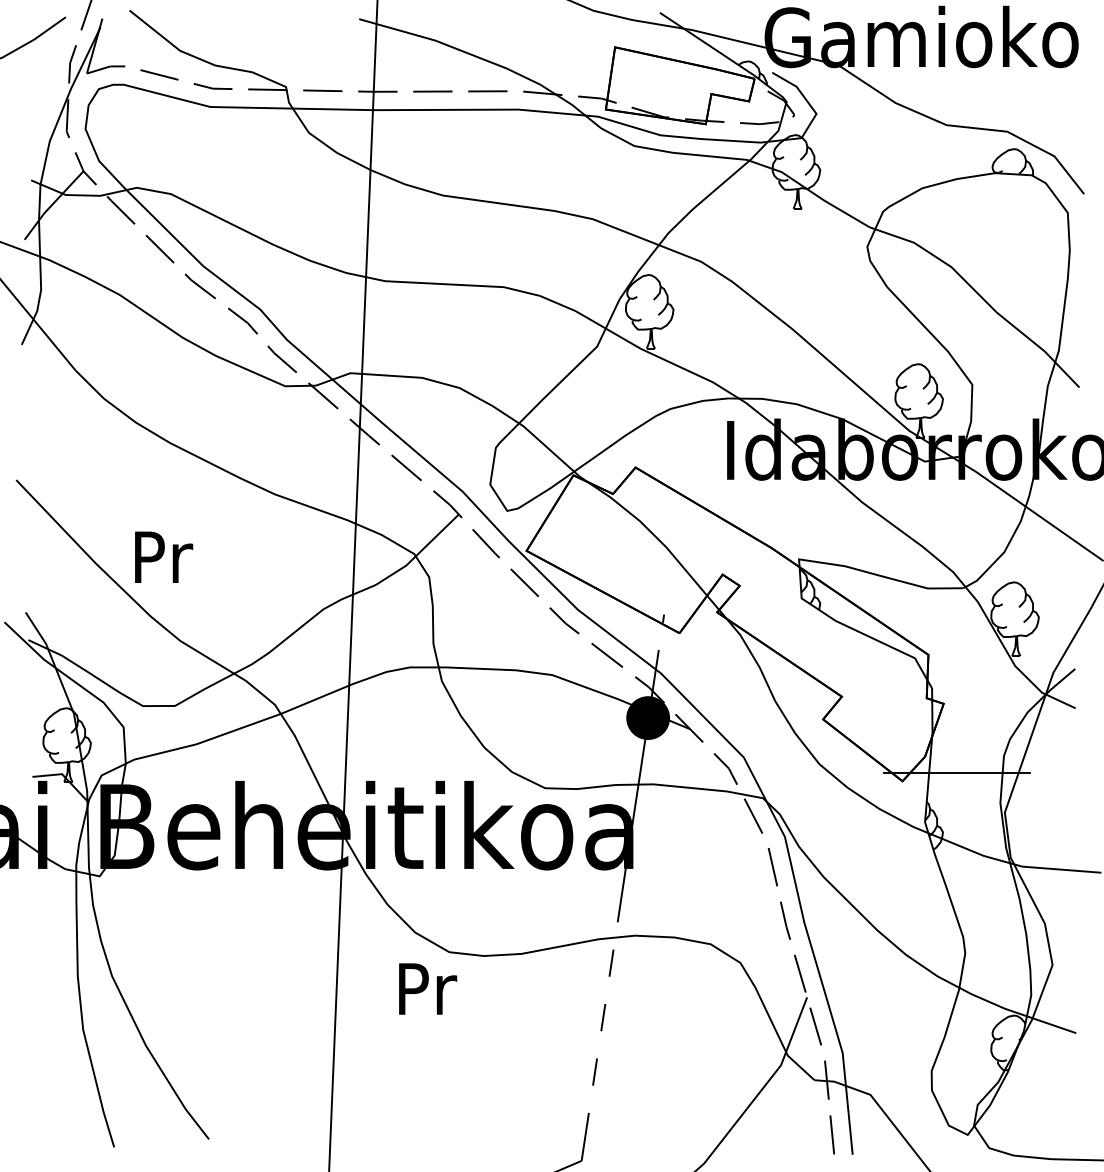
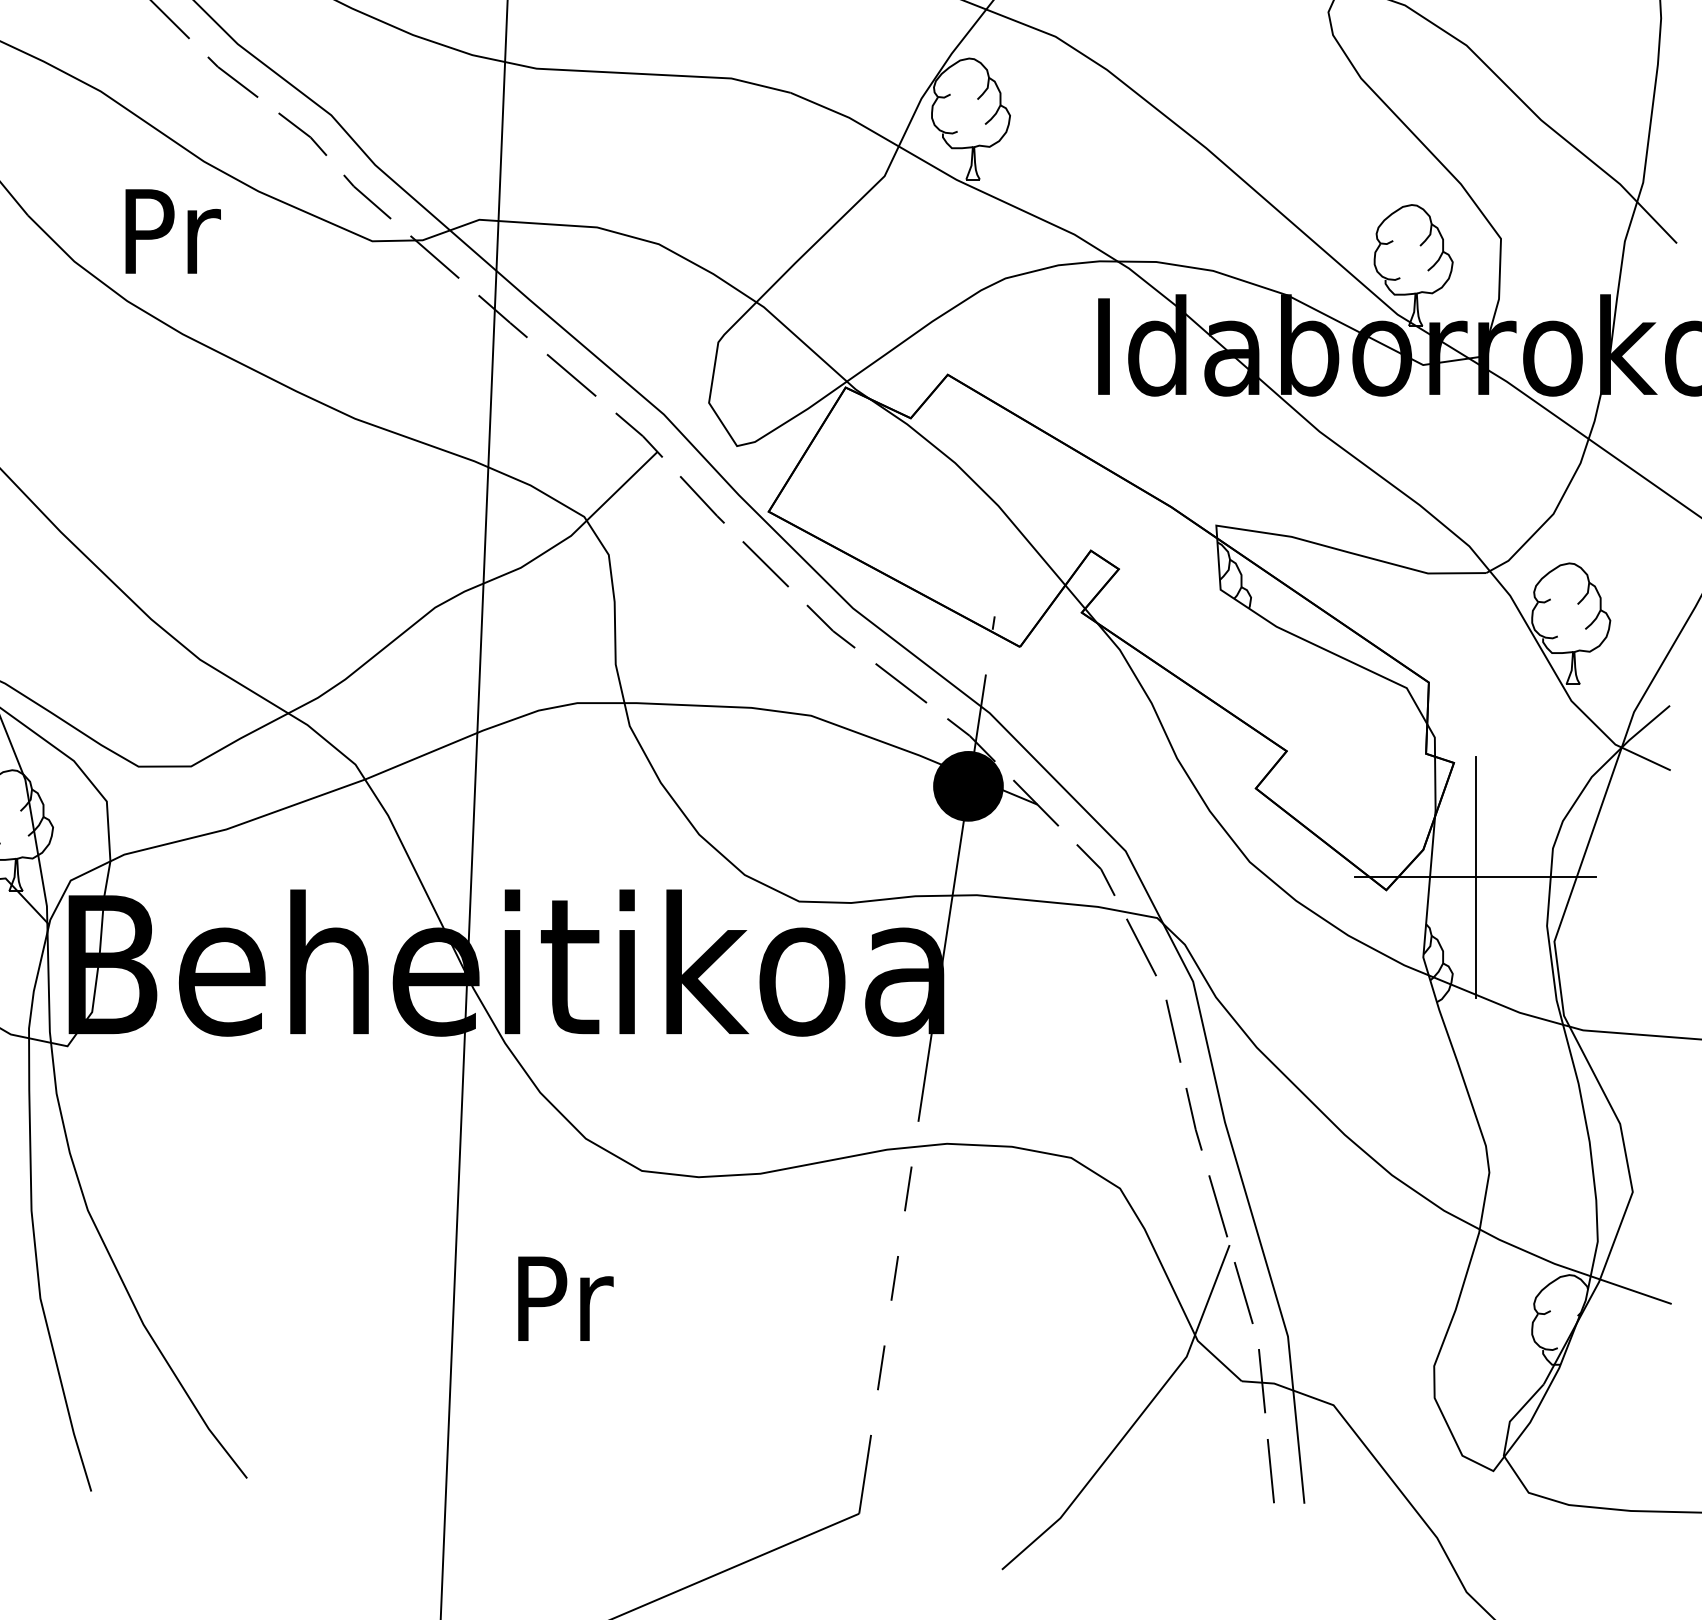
text: (164, 556) -> (173, 230), moved
line: (957, 773) -> (1476, 877), added
text: (428, 988) -> (566, 1297), moved

